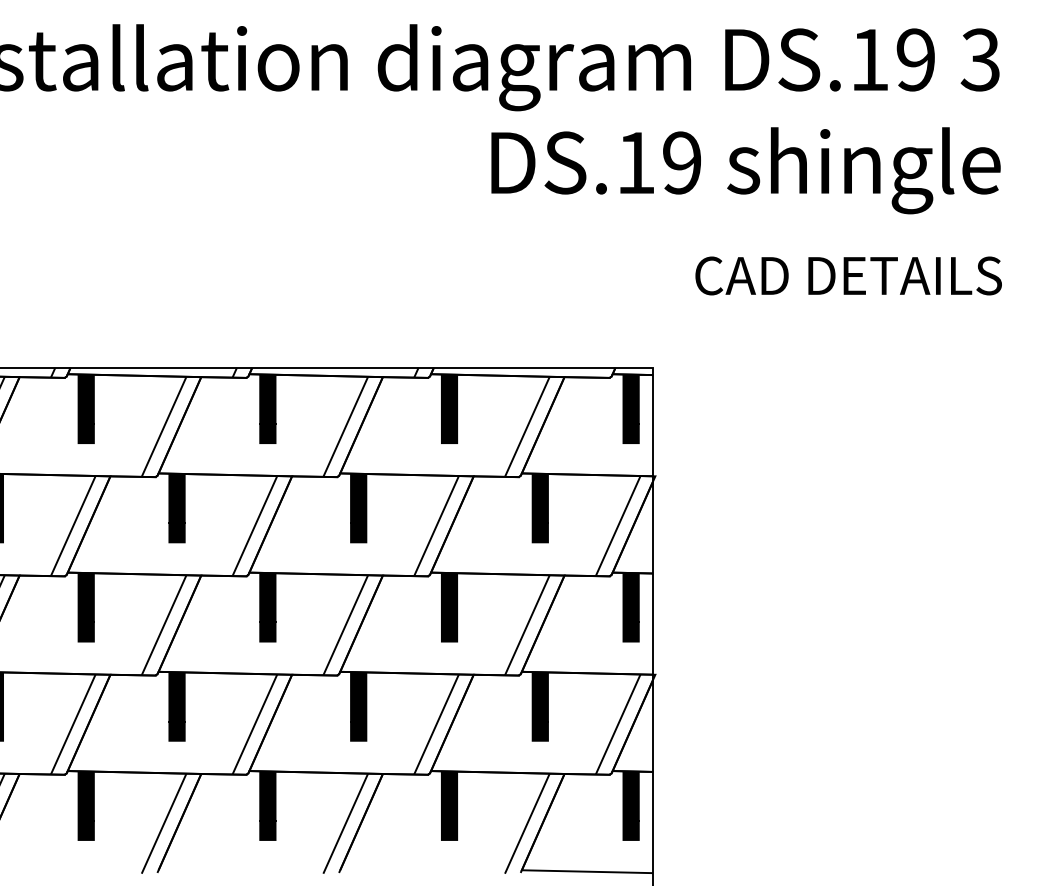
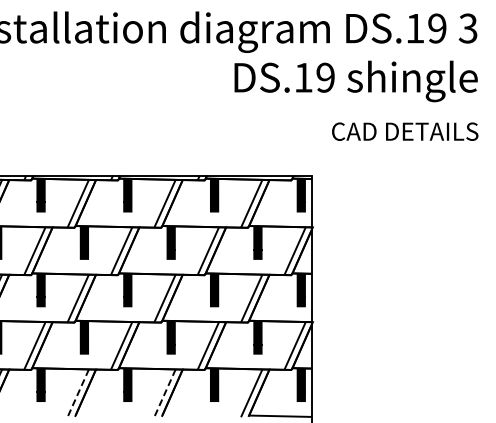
line: (164, 824) -> (78, 393), solid -> dashed
line: (344, 824) -> (164, 393), solid -> dashed

